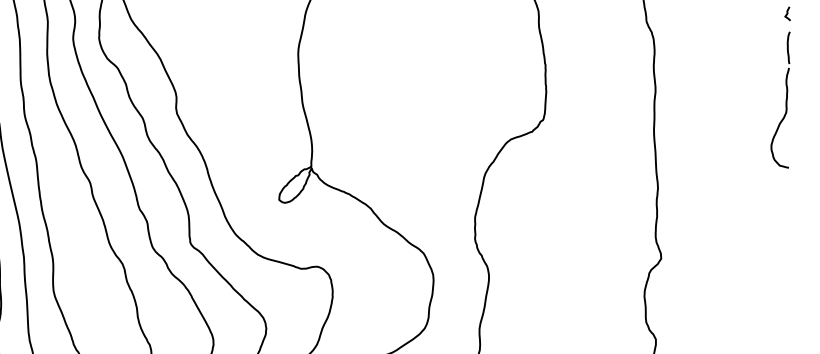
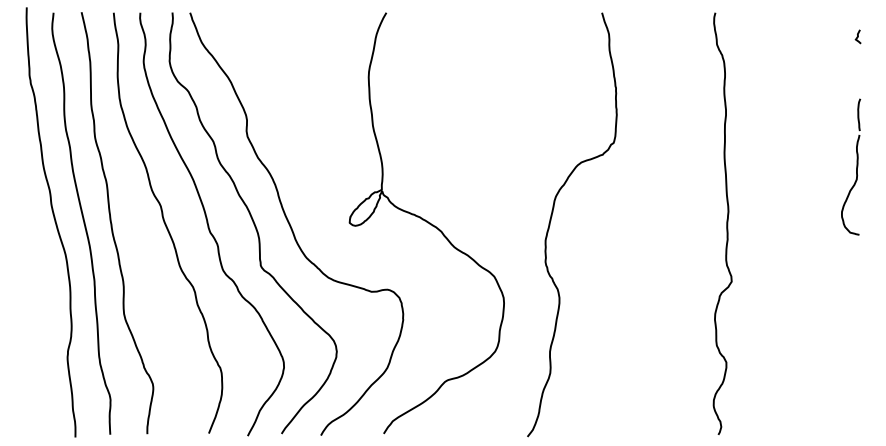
part: (781, 99) -> (851, 166), moved

